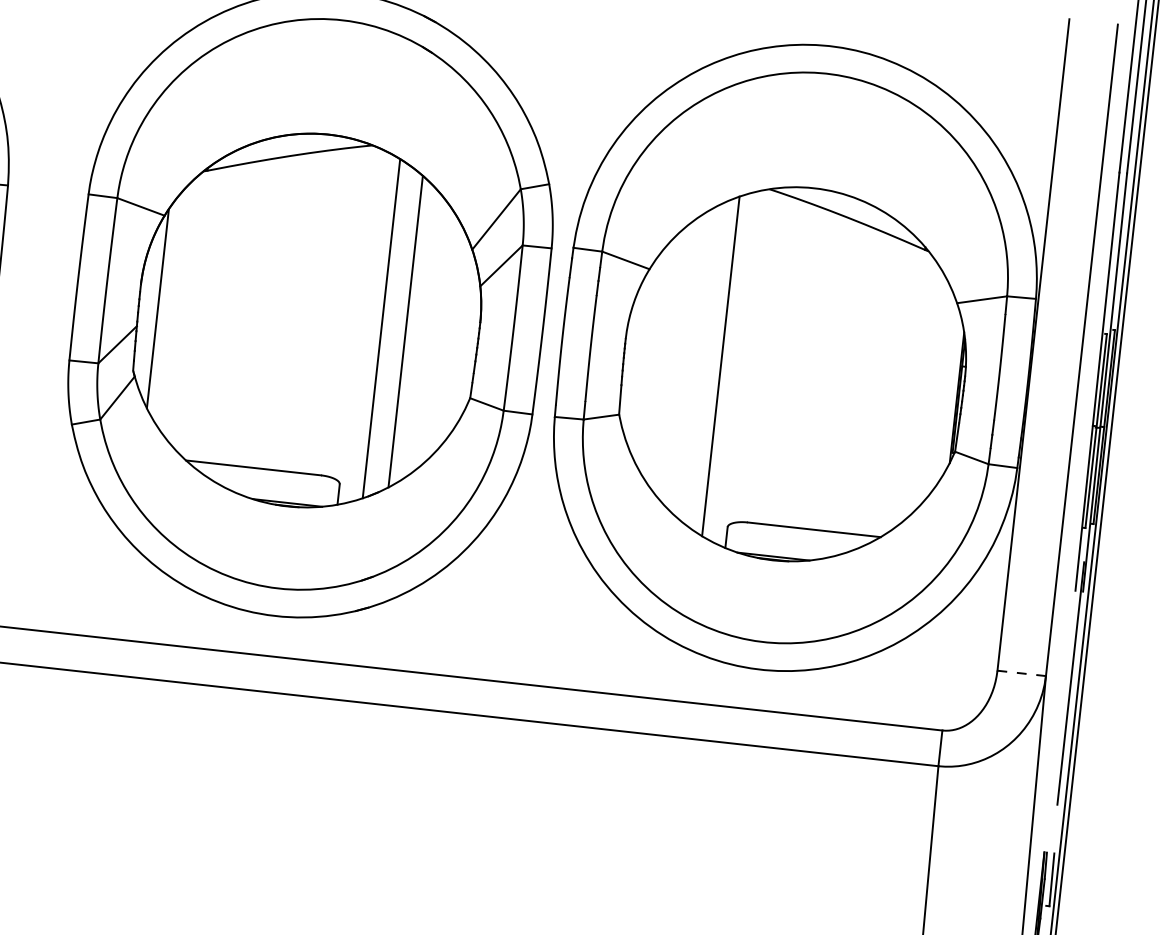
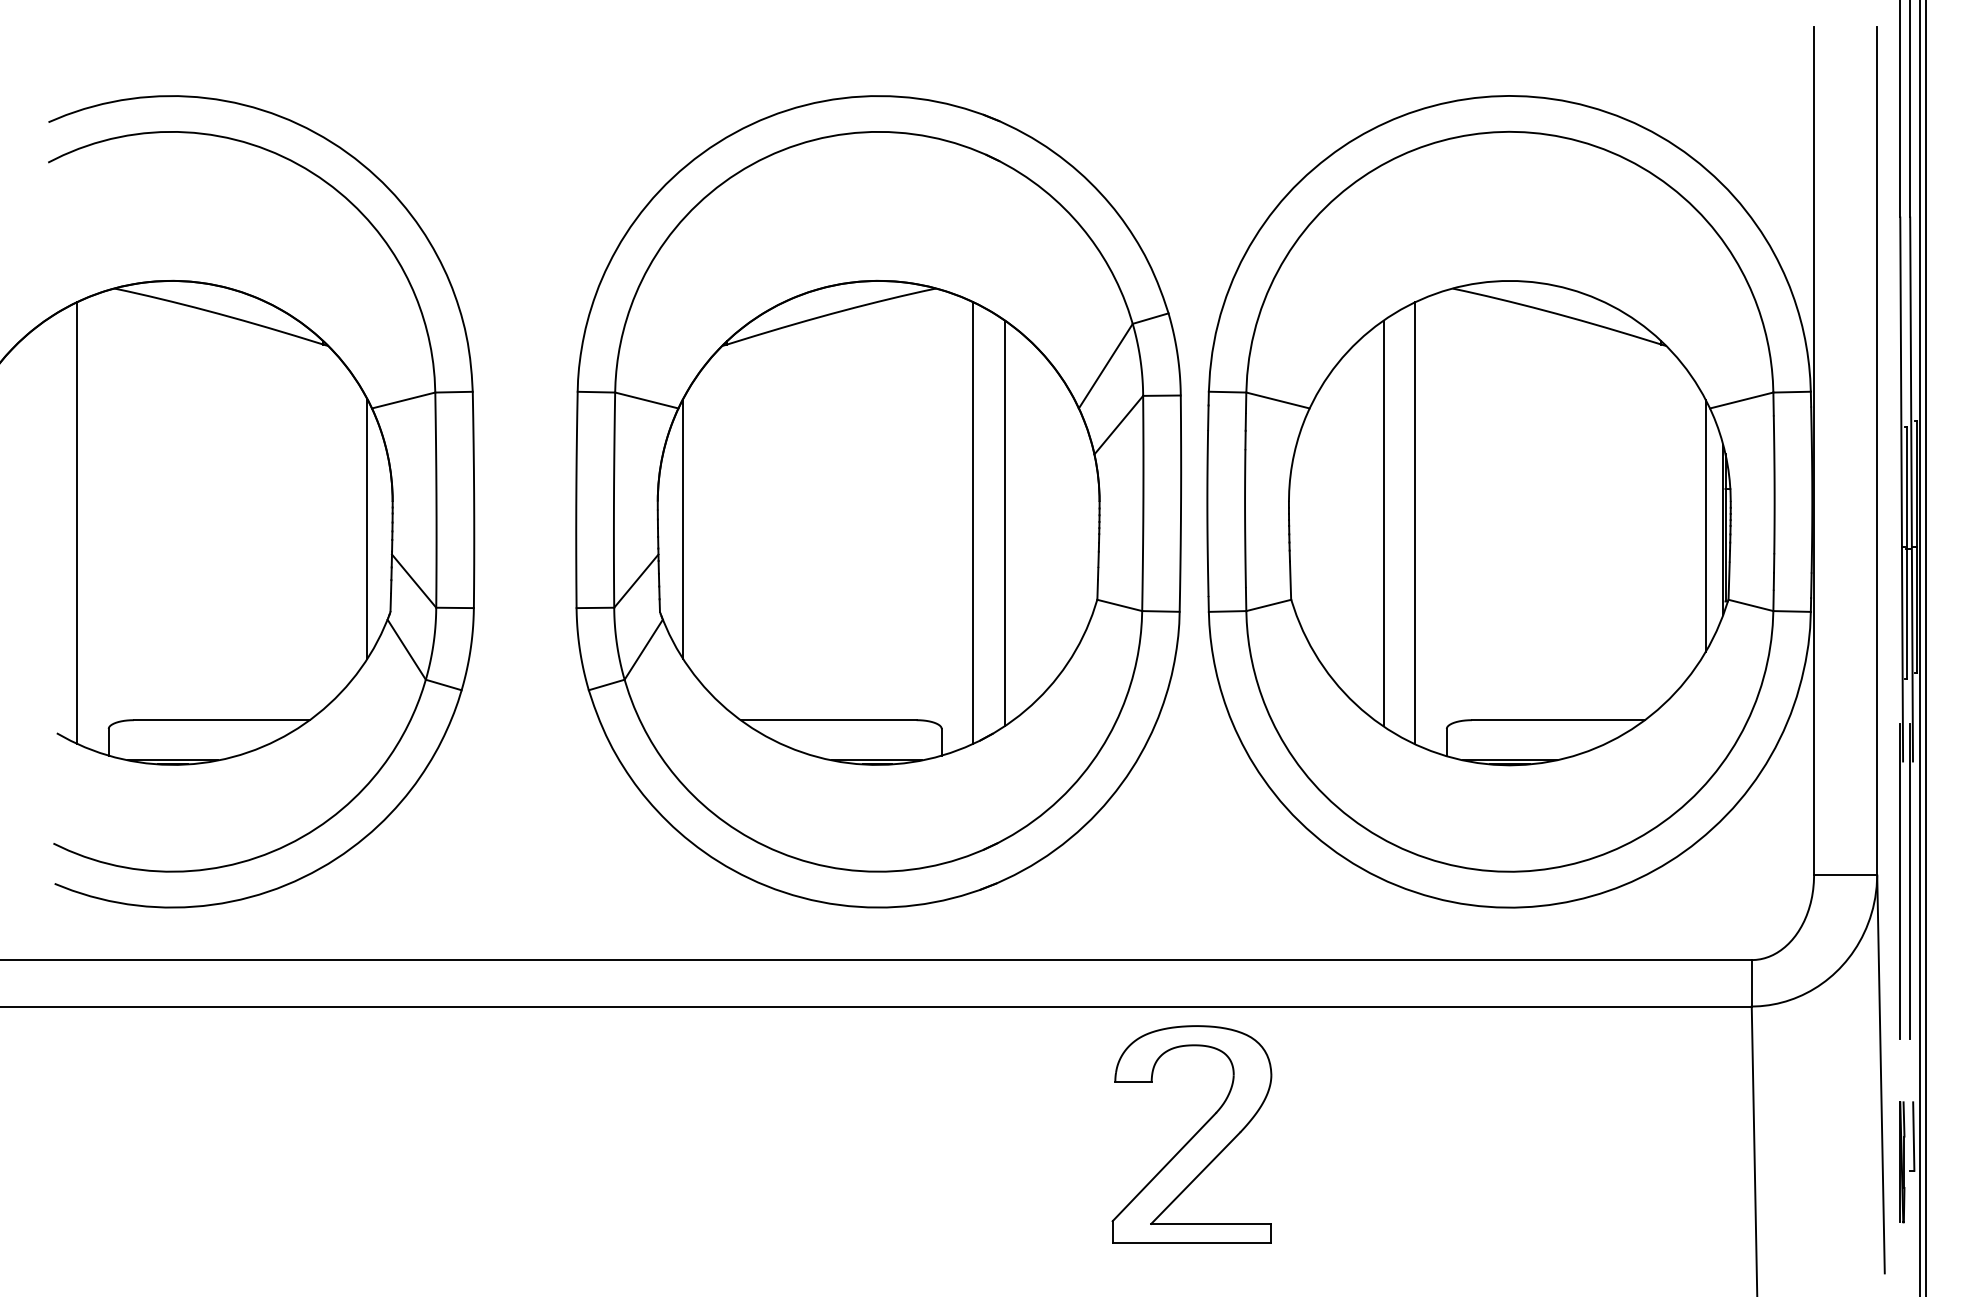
line: (696, 363) -> (1383, 523), added
line: (943, 392) -> (1705, 525), added
line: (1021, 673) -> (1845, 875), dashed -> solid
line: (1063, 682) -> (1900, 881), added
part: (497, 816) -> (1191, 1134), added

